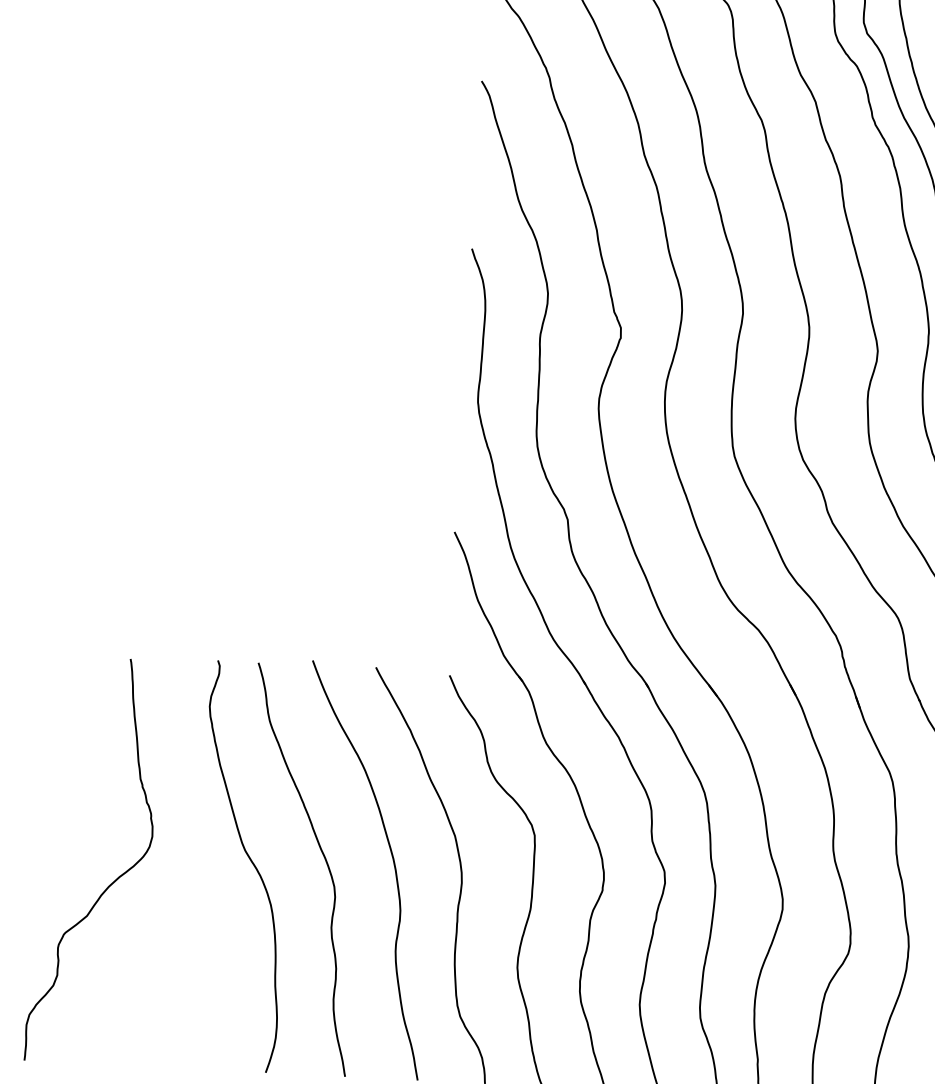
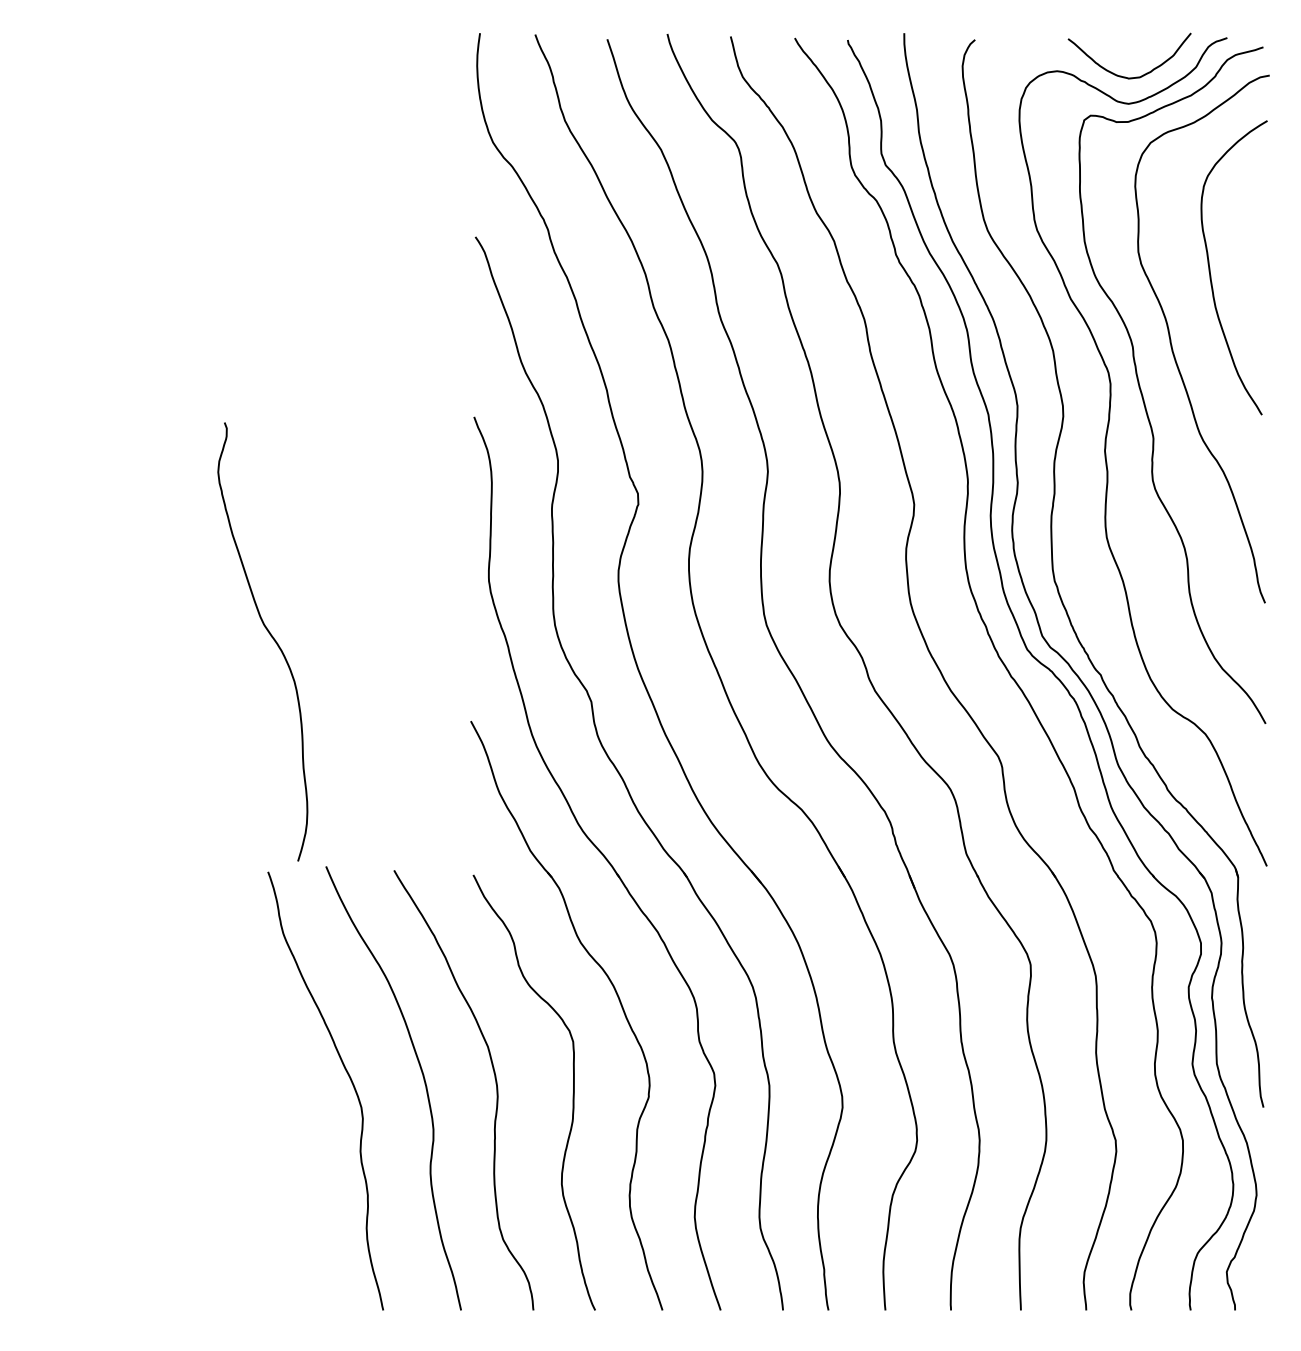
curve: (250, 861) -> (270, 636), moved
curve: (112, 882) -> (123, 1114), removed

